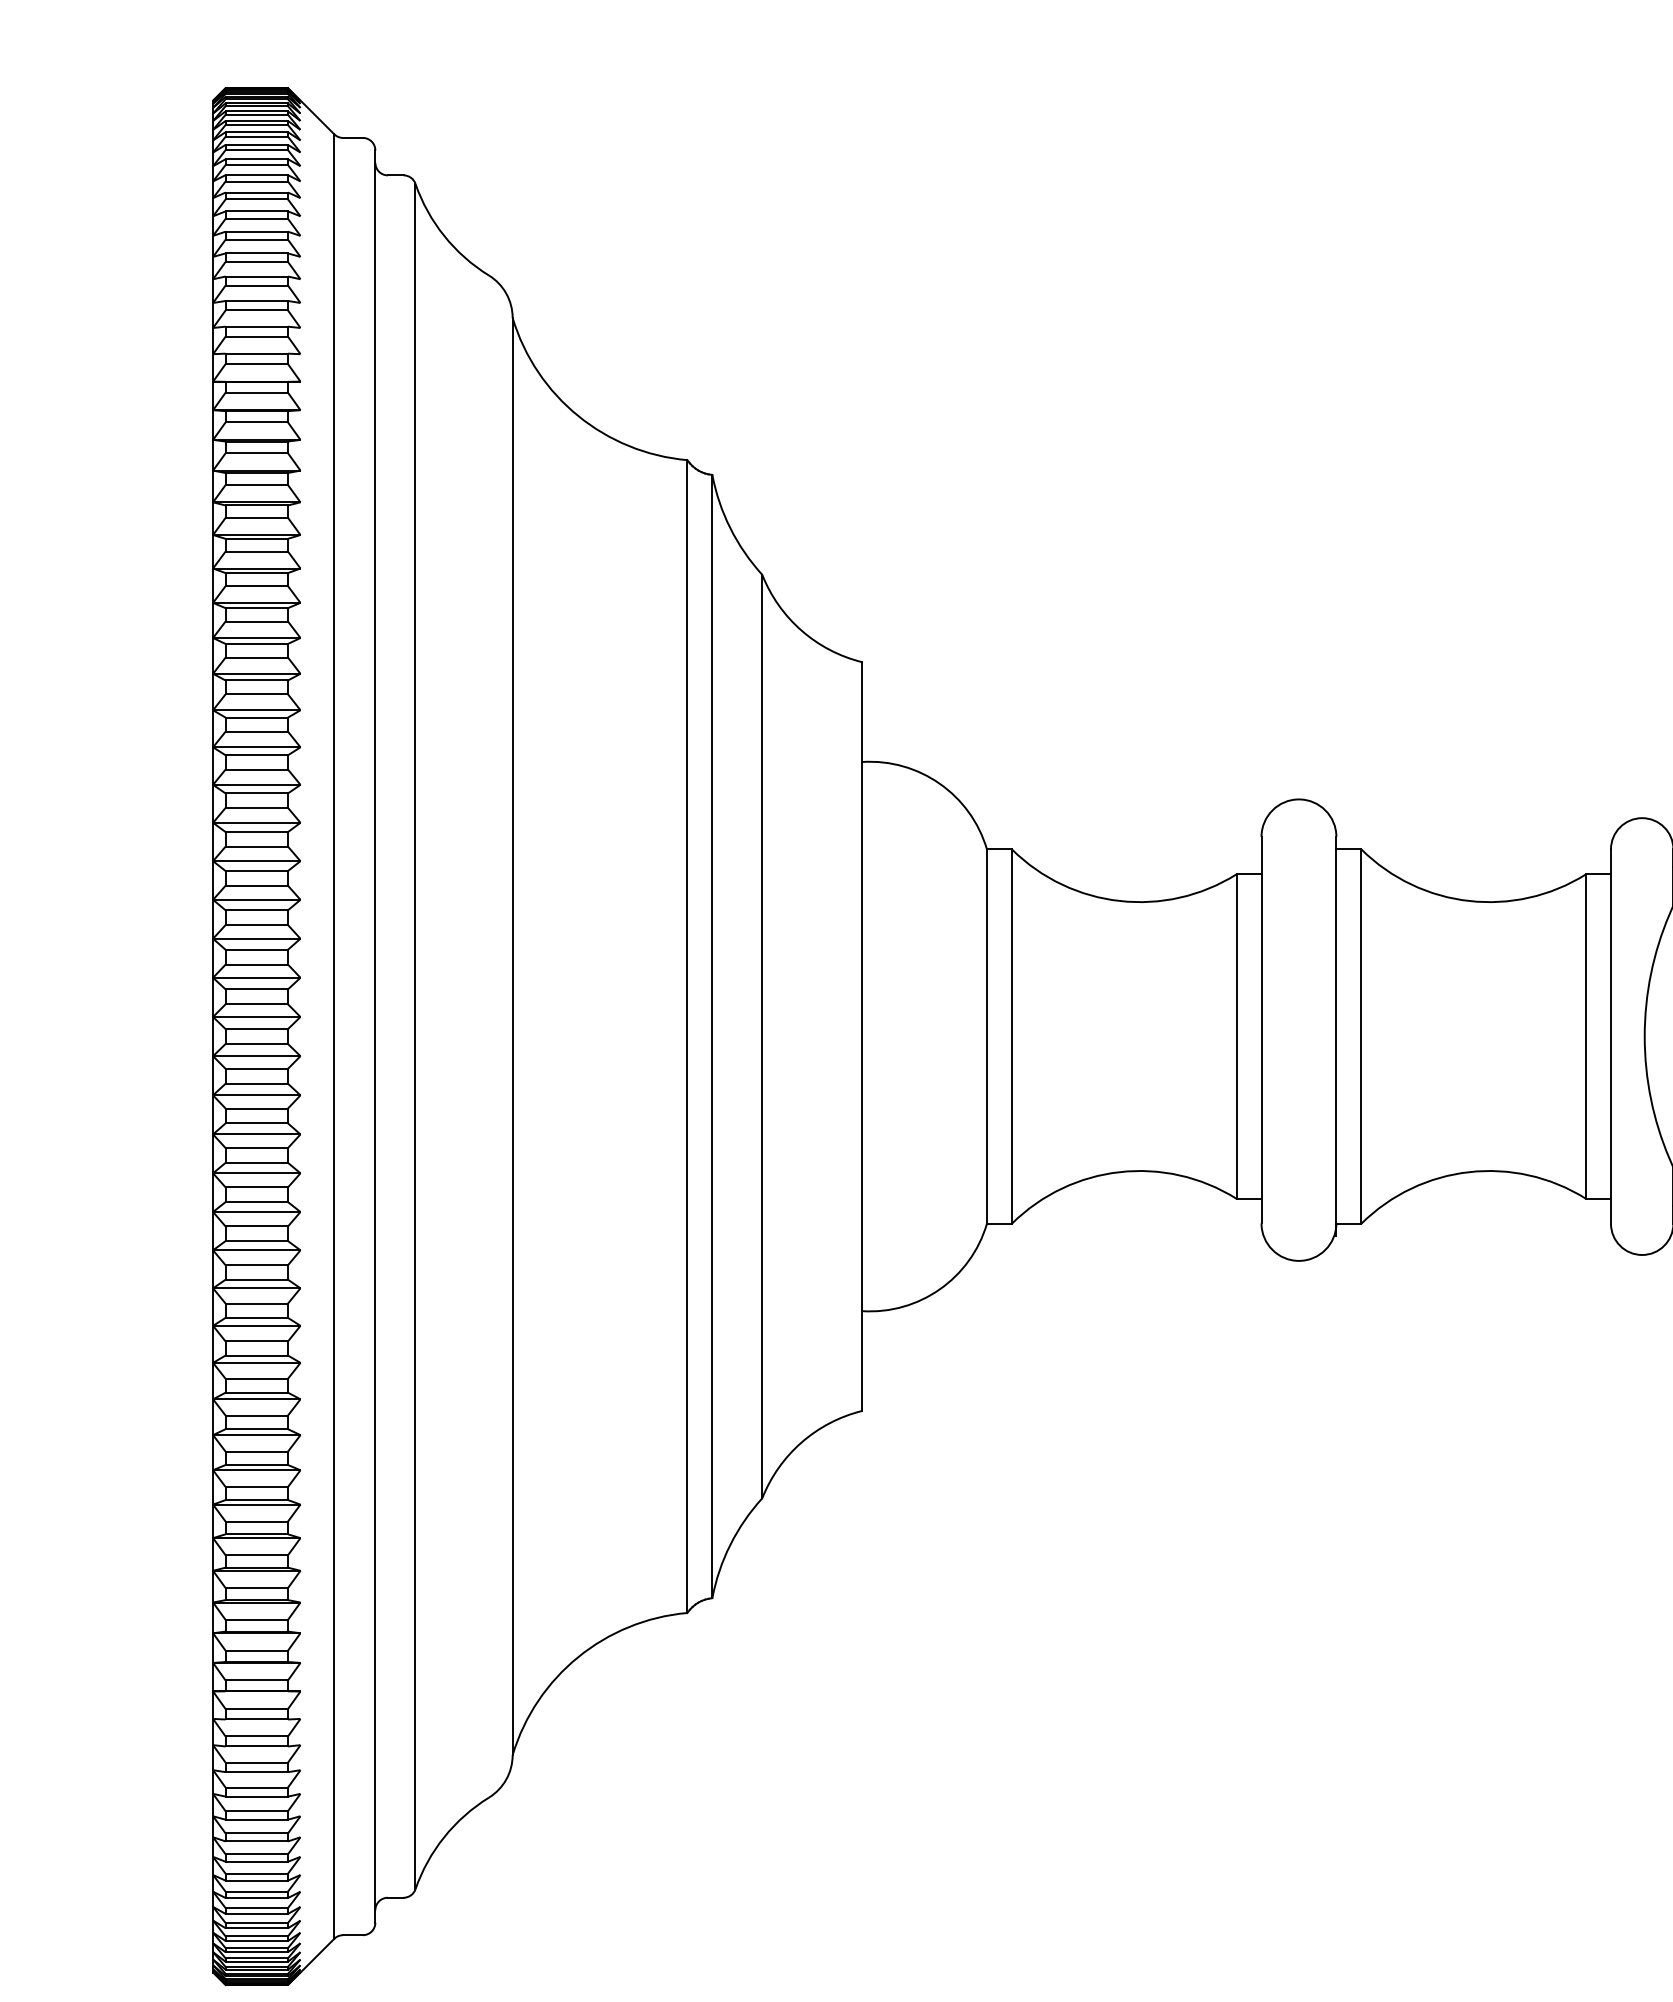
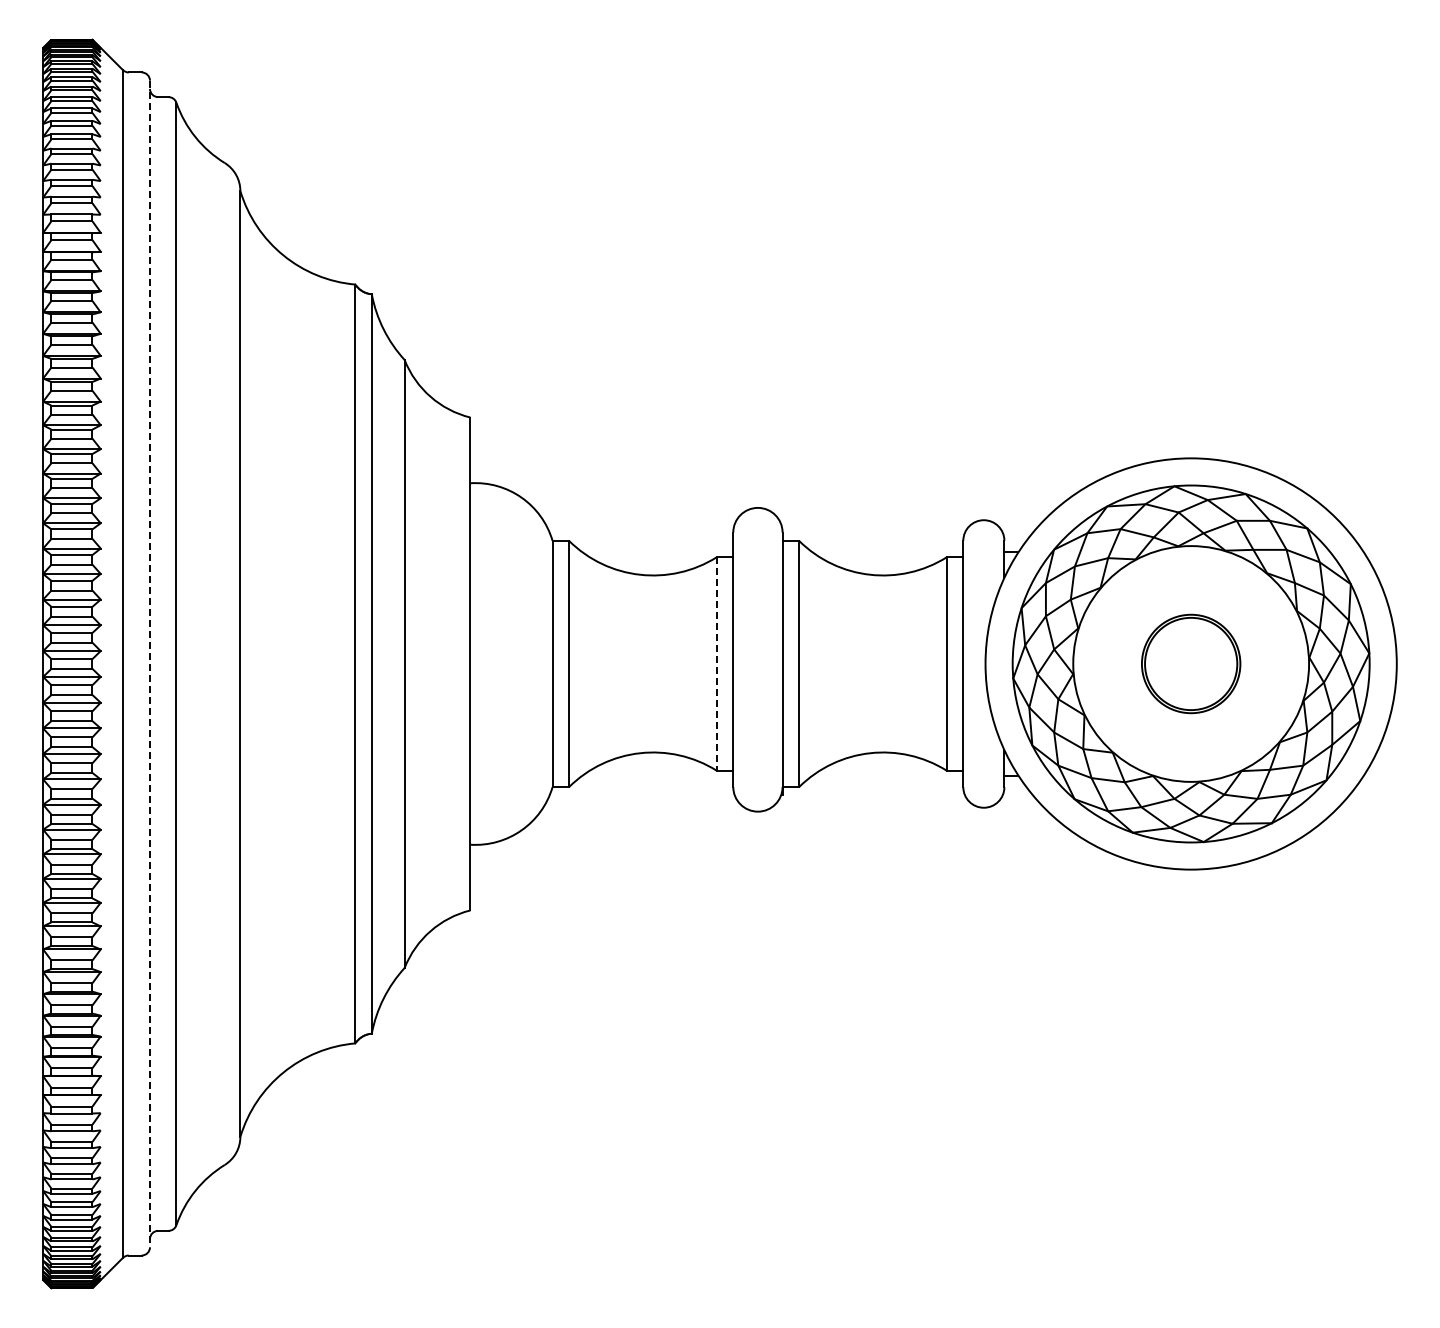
line: (1236, 1035) -> (716, 663), solid -> dashed
line: (374, 1037) -> (149, 664), solid -> dashed

